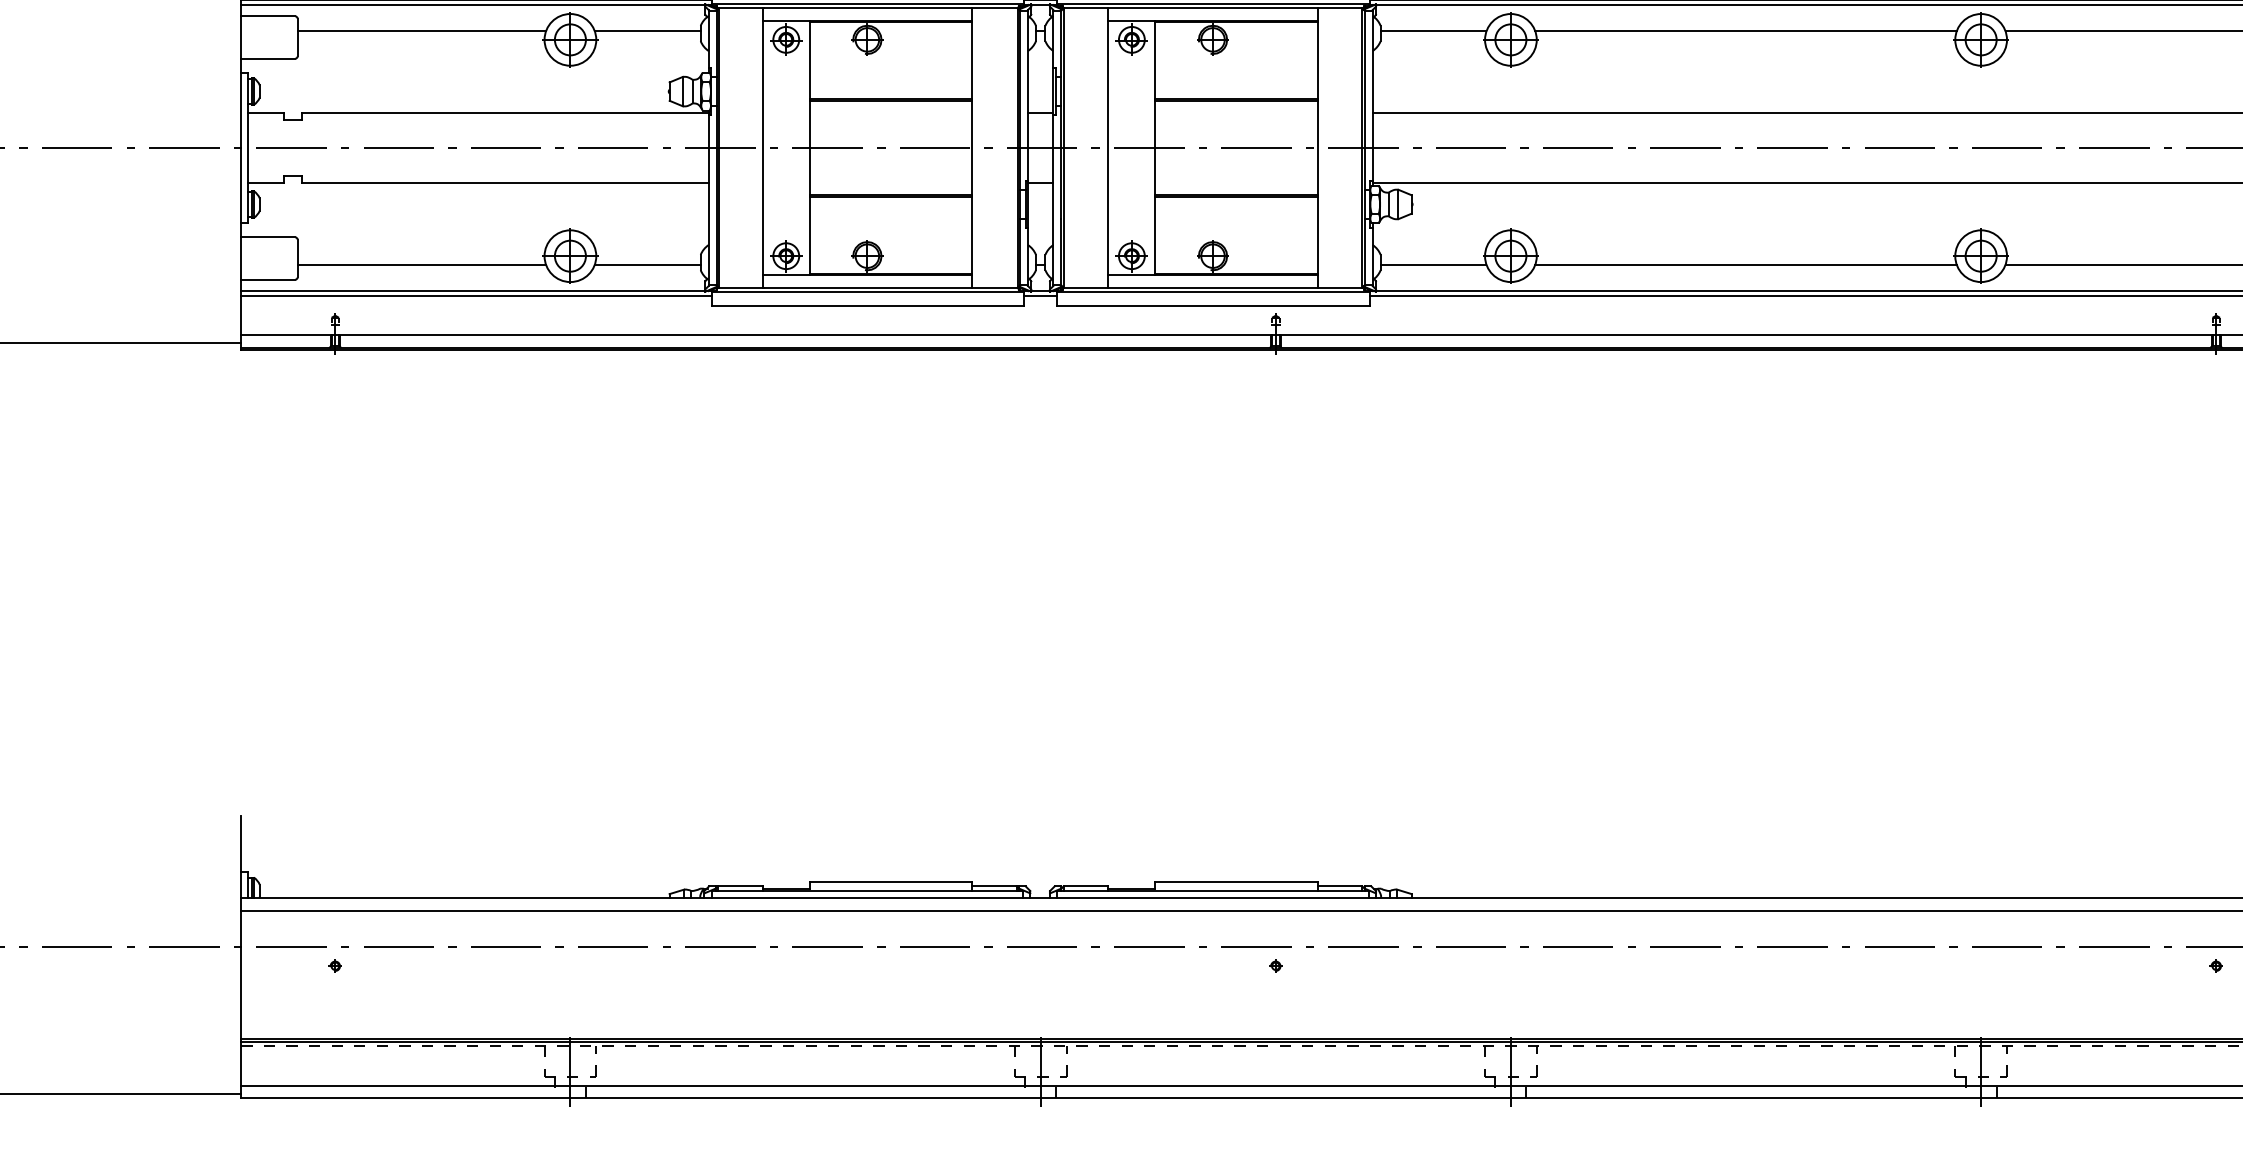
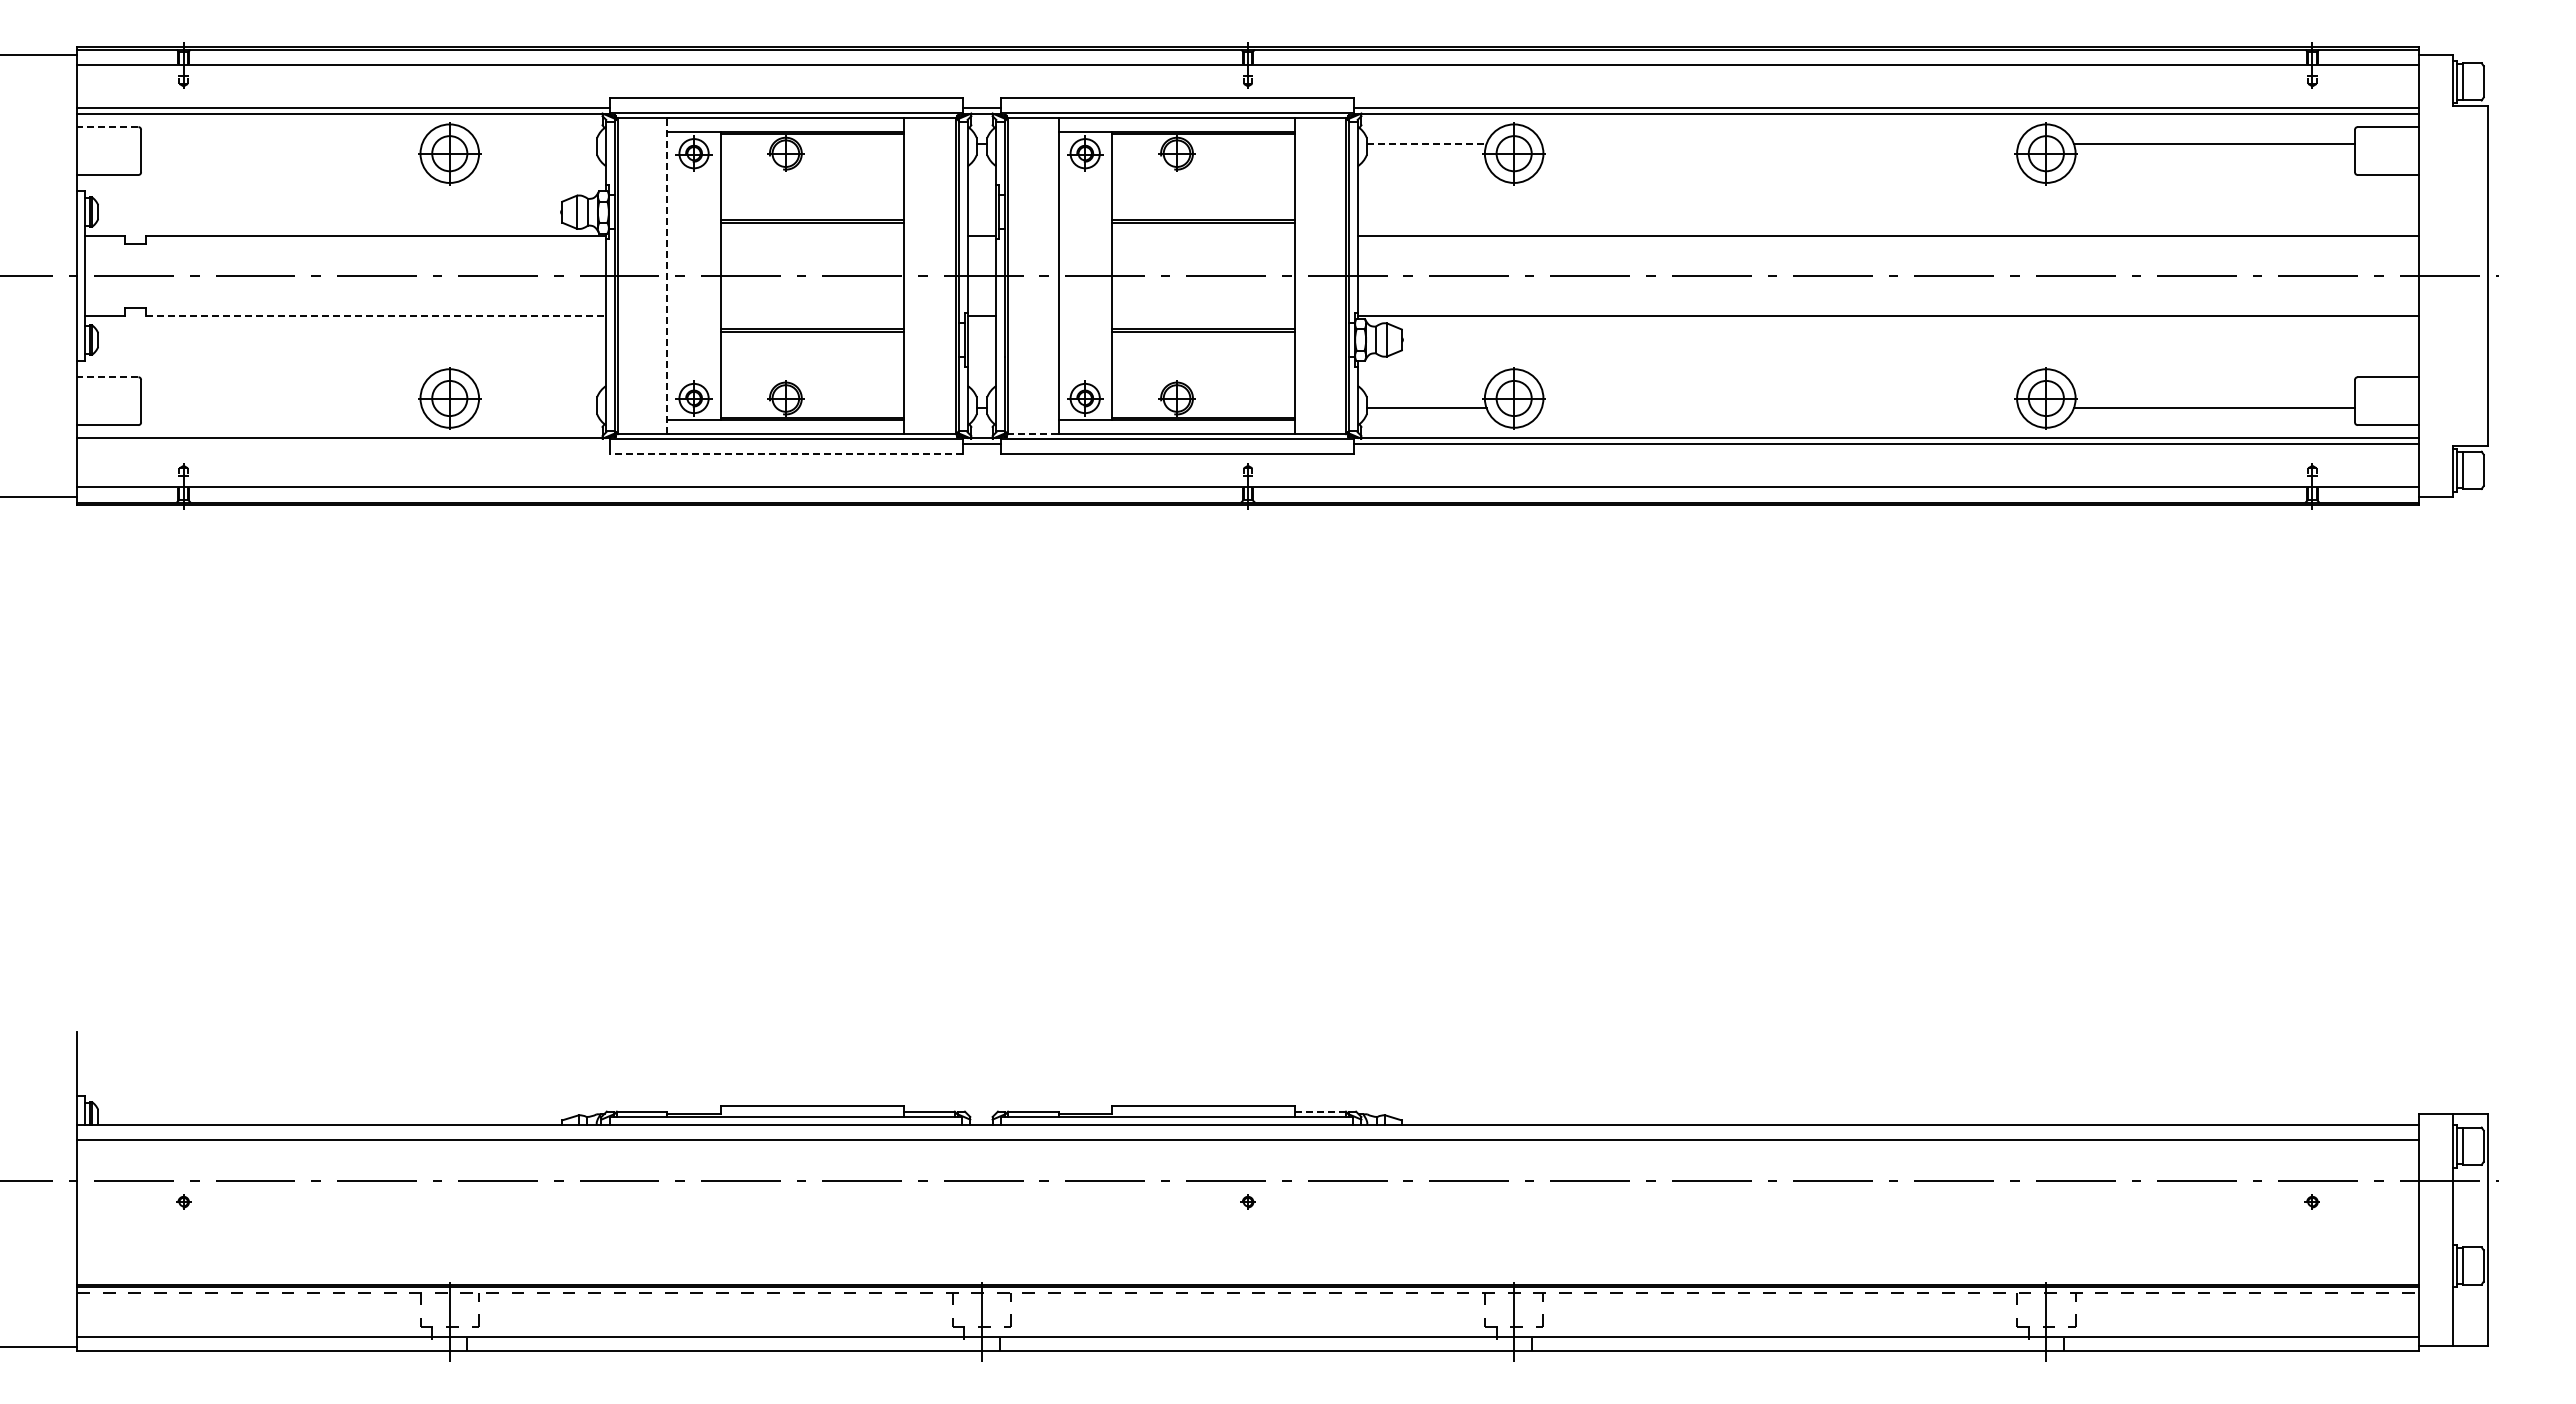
line: (267, 16) -> (107, 127), solid -> dashed
line: (421, 31) -> (281, 144), removed
line: (647, 31) -> (537, 144), removed
line: (1433, 31) -> (1426, 144), solid -> dashed
line: (1745, 31) -> (1779, 144), removed
line: (762, 147) -> (667, 275), solid -> dashed
line: (505, 183) -> (376, 316), solid -> dashed
line: (267, 237) -> (107, 377), solid -> dashed
line: (421, 265) -> (281, 408), removed
line: (647, 265) -> (537, 408), removed
line: (1745, 265) -> (1779, 408), removed
line: (1085, 287) -> (1032, 434), solid -> dashed
line: (476, 295) -> (343, 443), removed
line: (867, 305) -> (786, 454), solid -> dashed
line: (1339, 886) -> (1320, 1111), solid -> dashed

